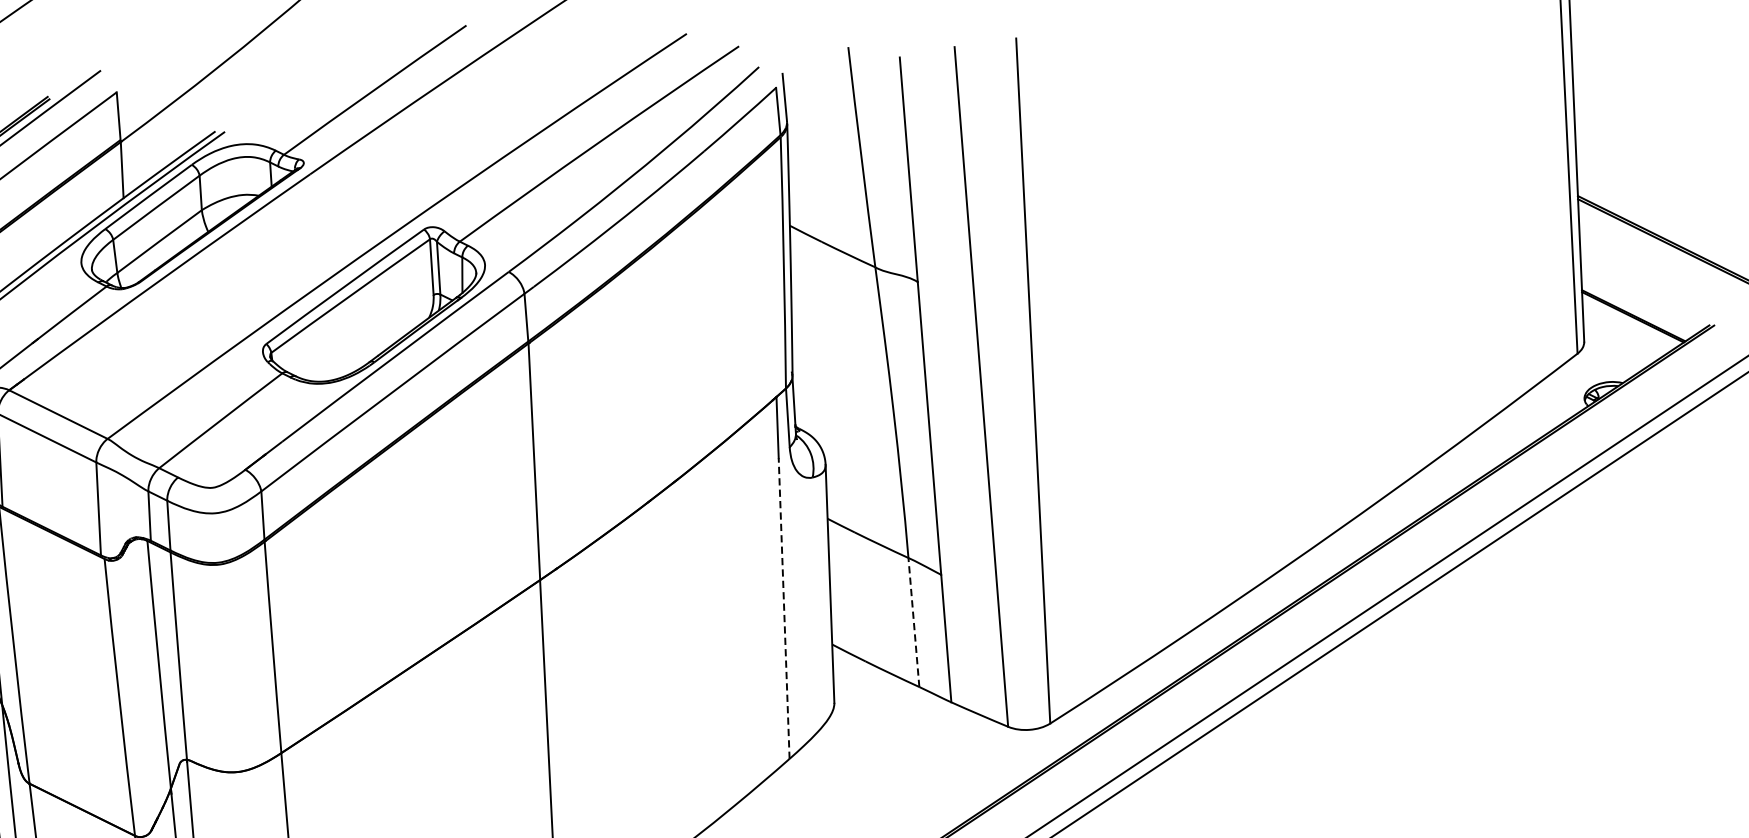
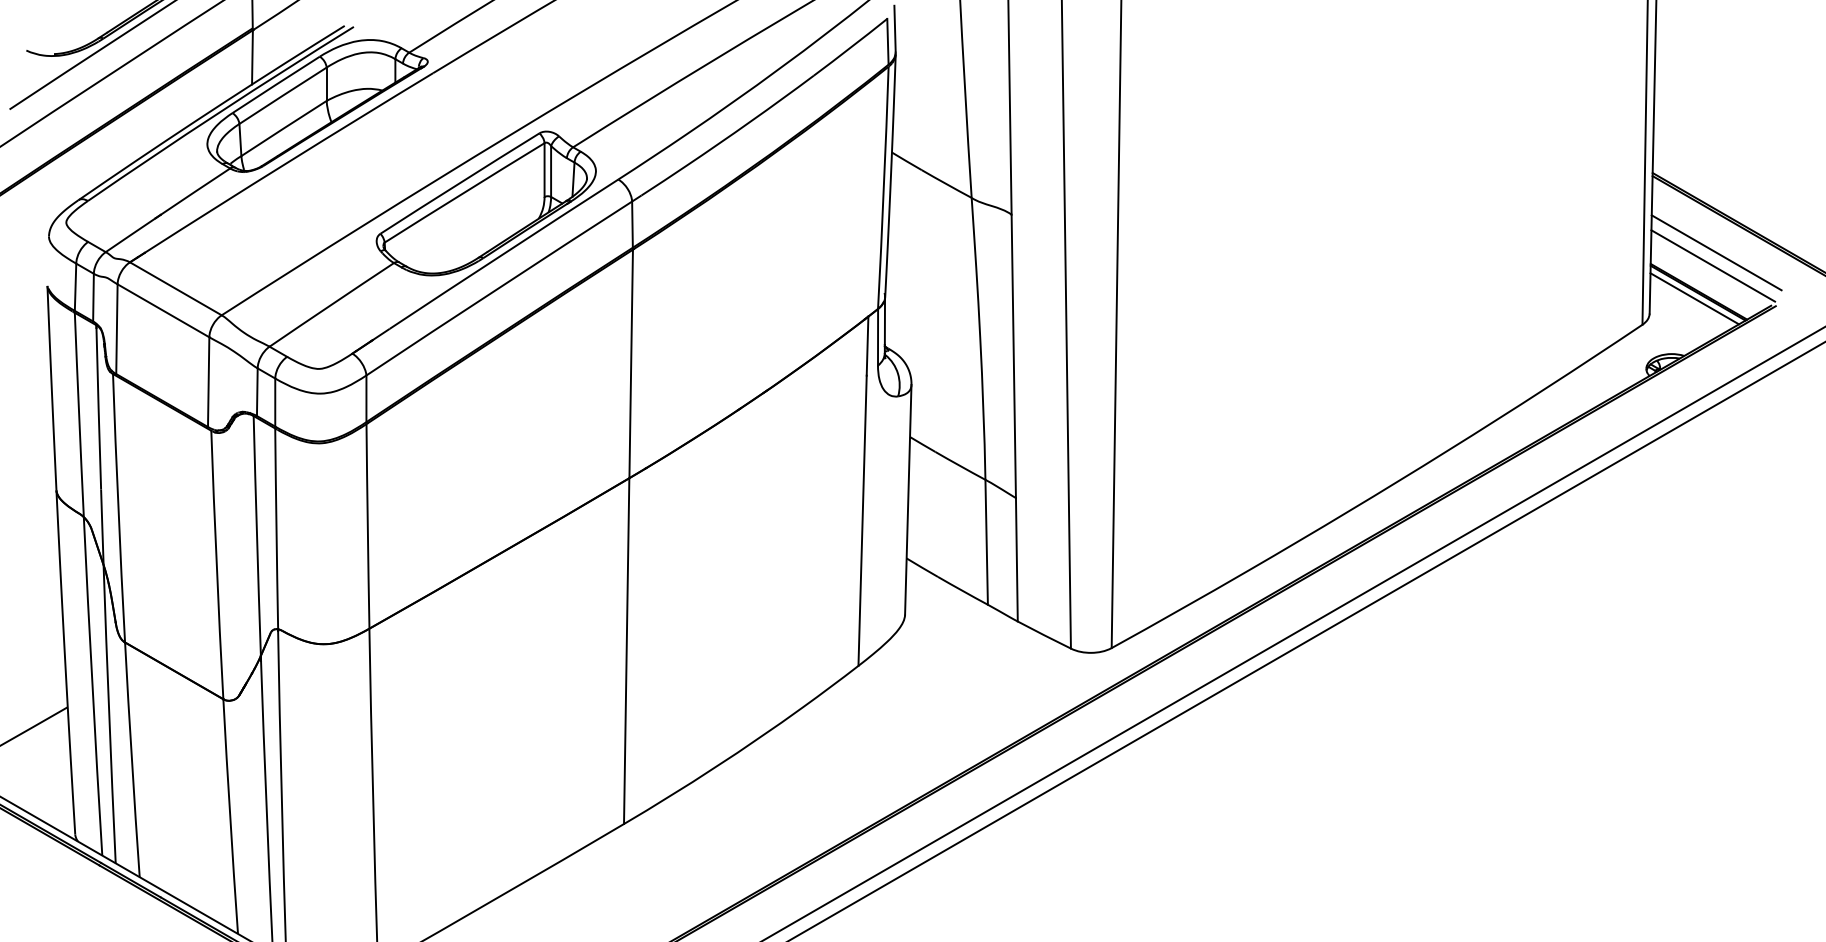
line: (1649, 274) -> (1716, 252), added
line: (1647, 287) -> (1713, 265), added
line: (1629, 323) -> (1694, 298), added
line: (784, 608) -> (862, 520), dashed -> solid
line: (913, 621) -> (986, 541), dashed -> solid

